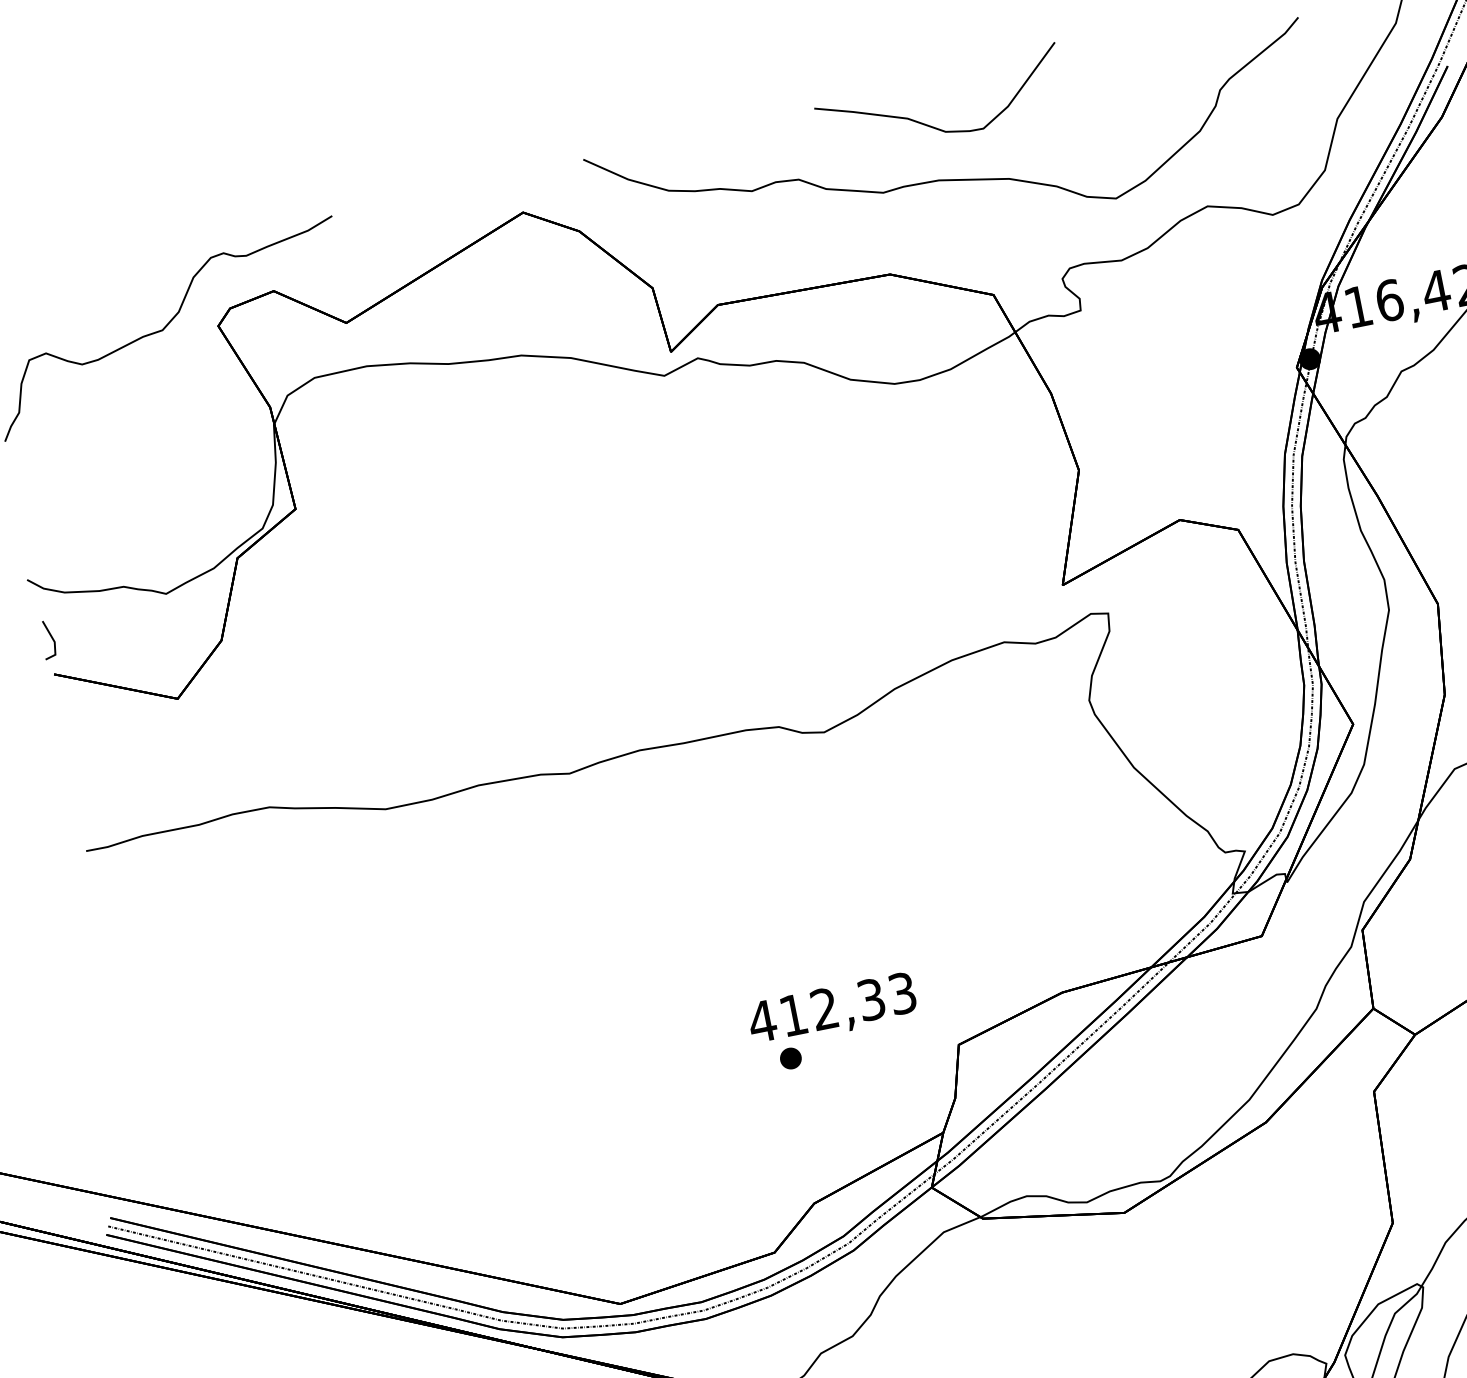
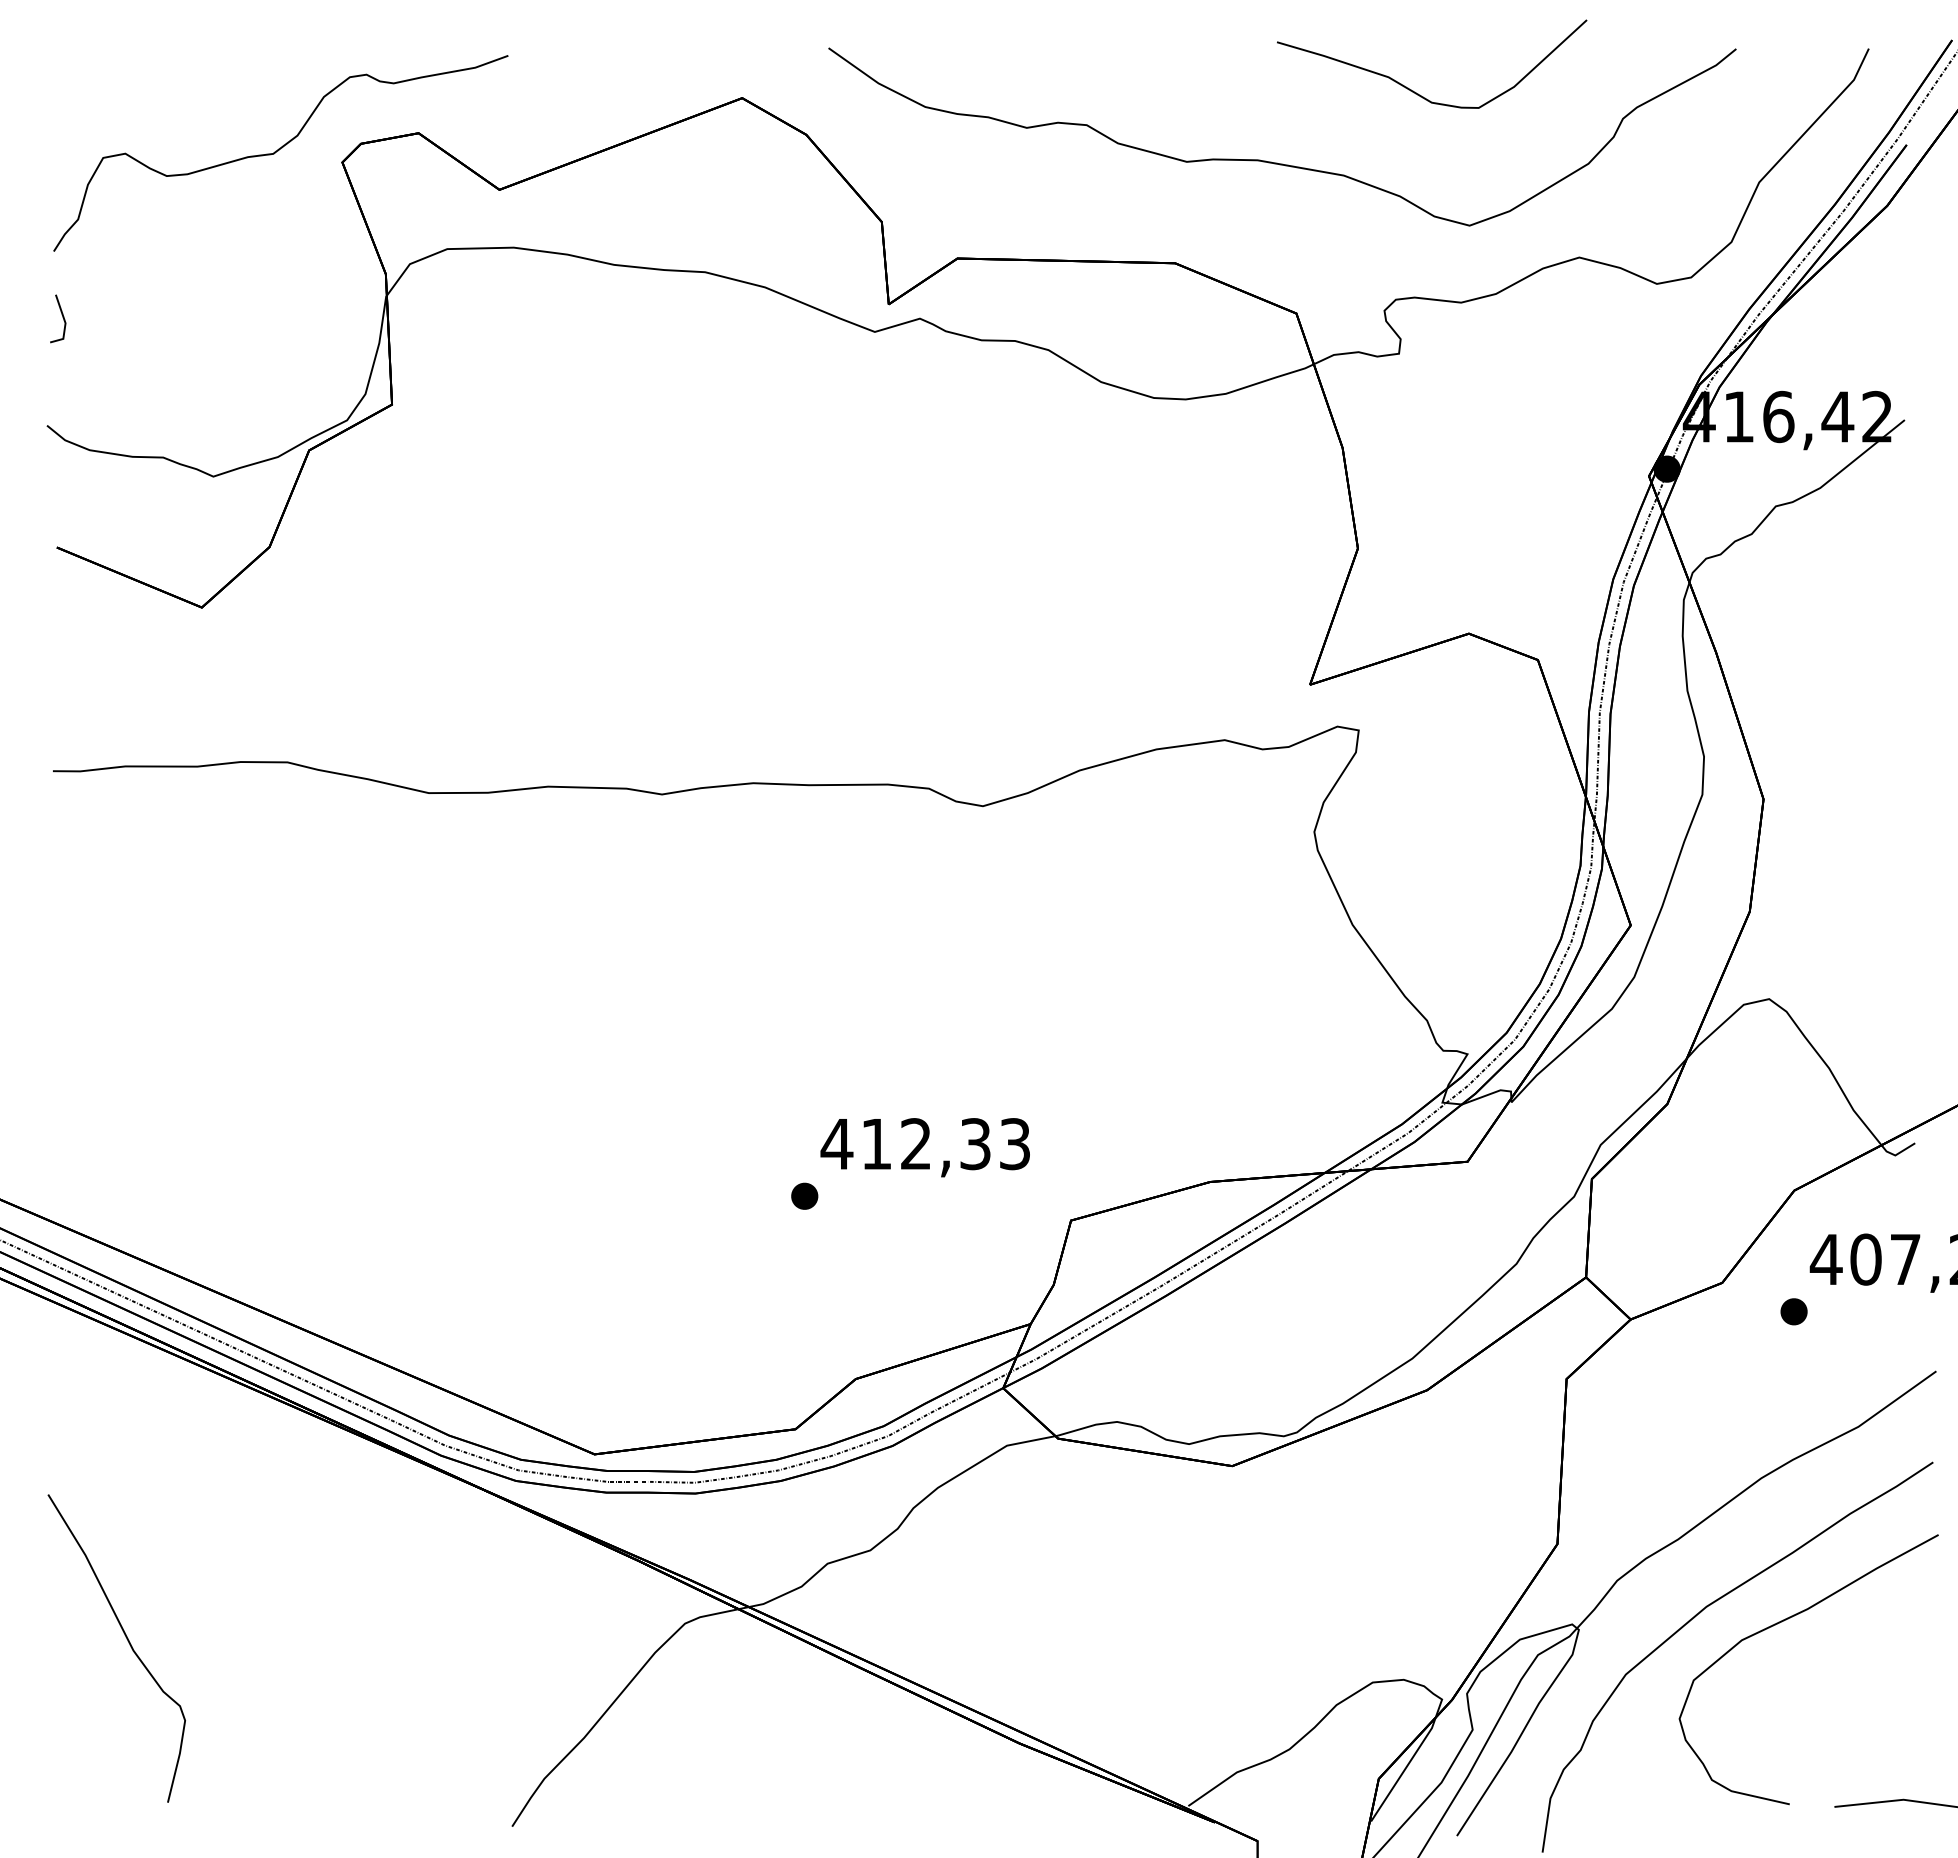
curve: (929, 125) -> (1413, 90), moved
line: (51, 638) -> (62, 317), moved
part: (790, 1057) -> (804, 1195), moved

